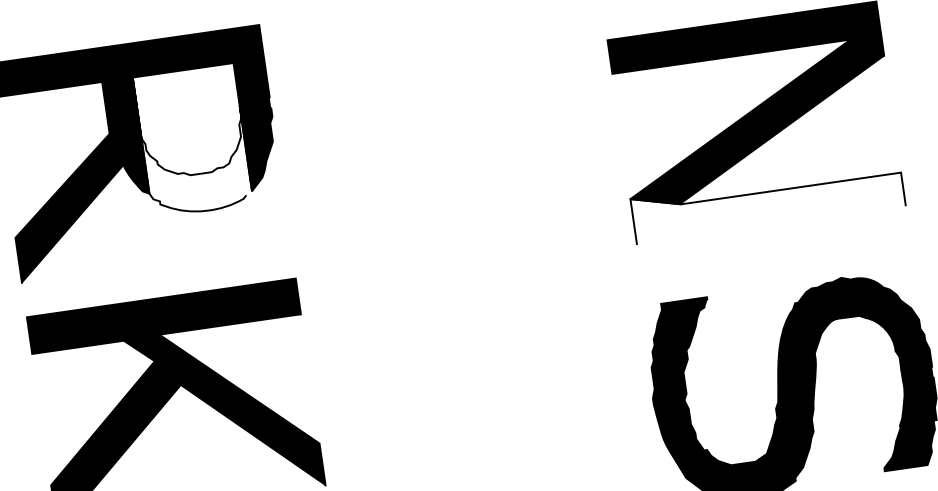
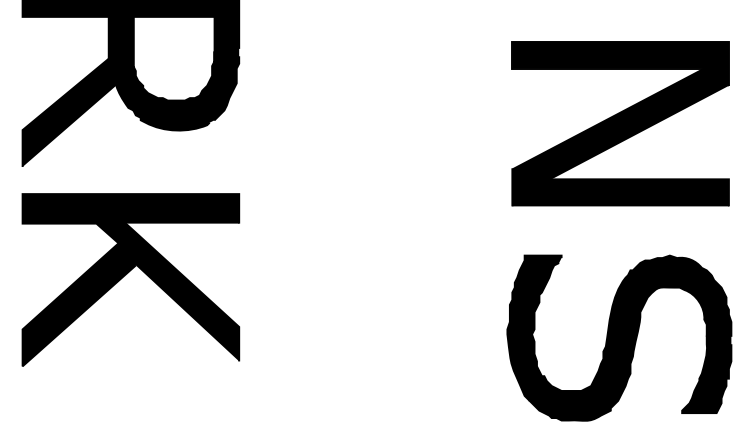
fill: (192, 140) -> (173, 73), added
fill: (767, 202) -> (620, 187), added

